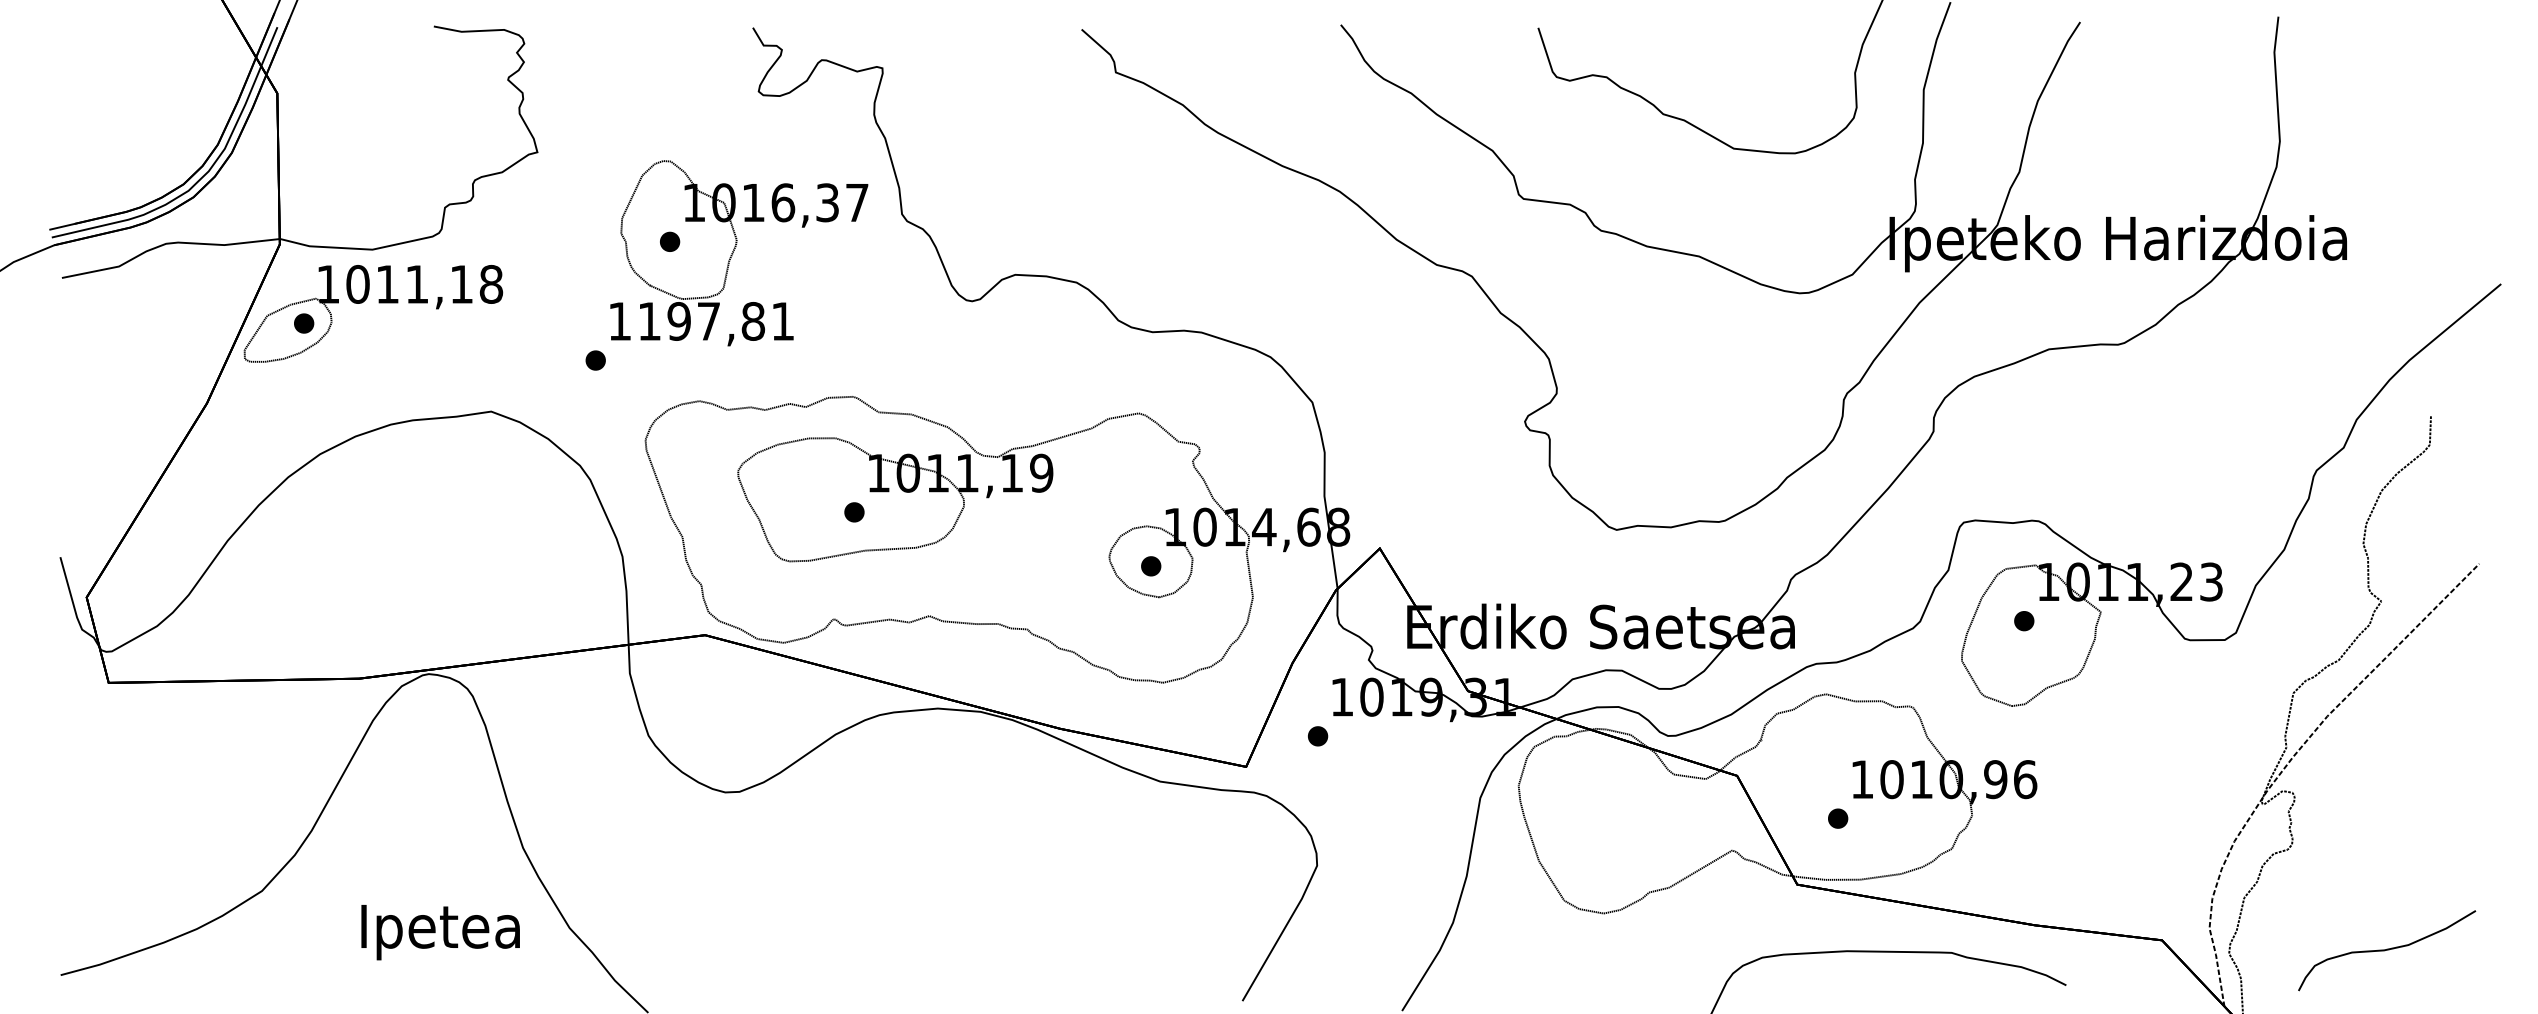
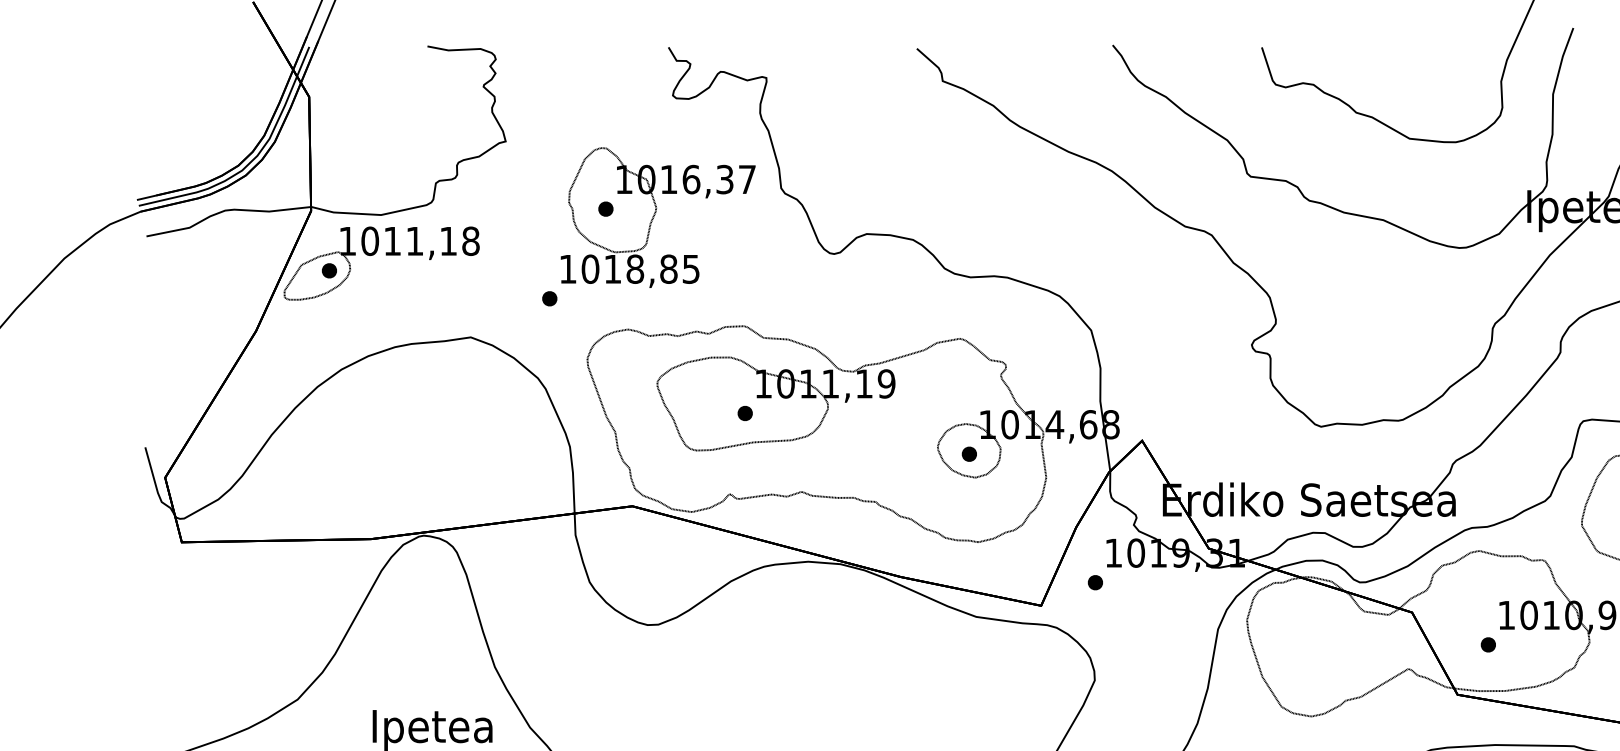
text: (715, 321) -> (640, 269), 1197,81 -> 1018,85

